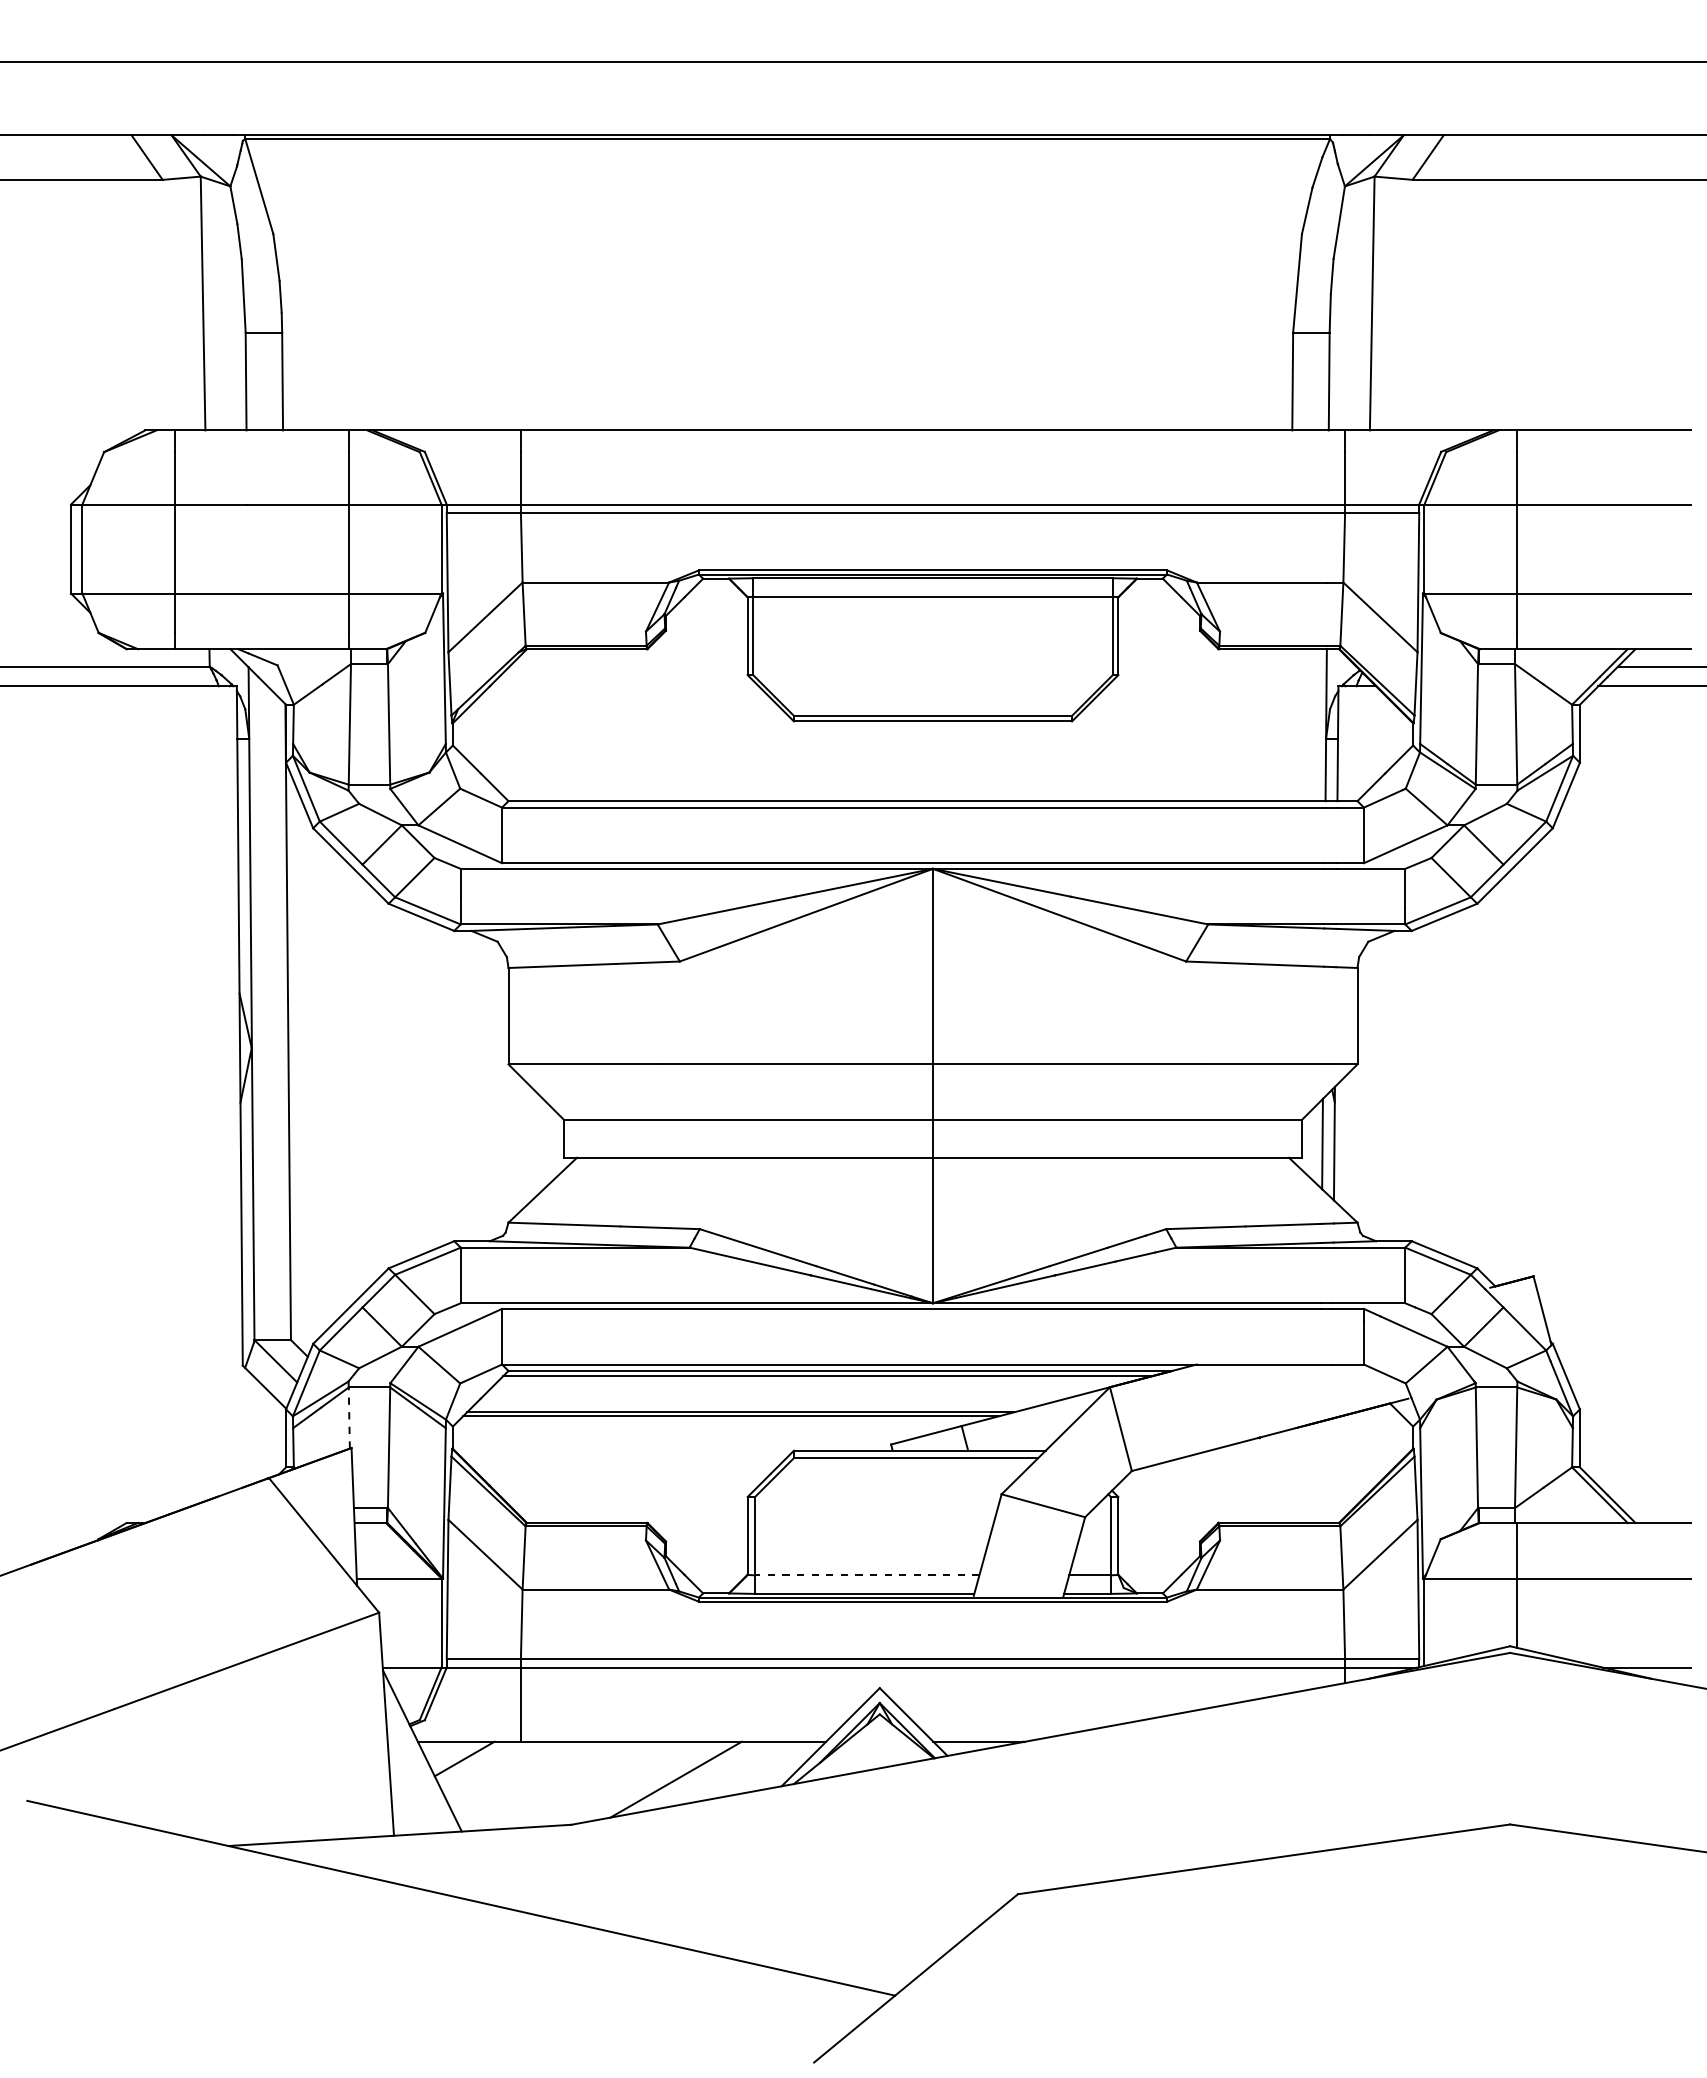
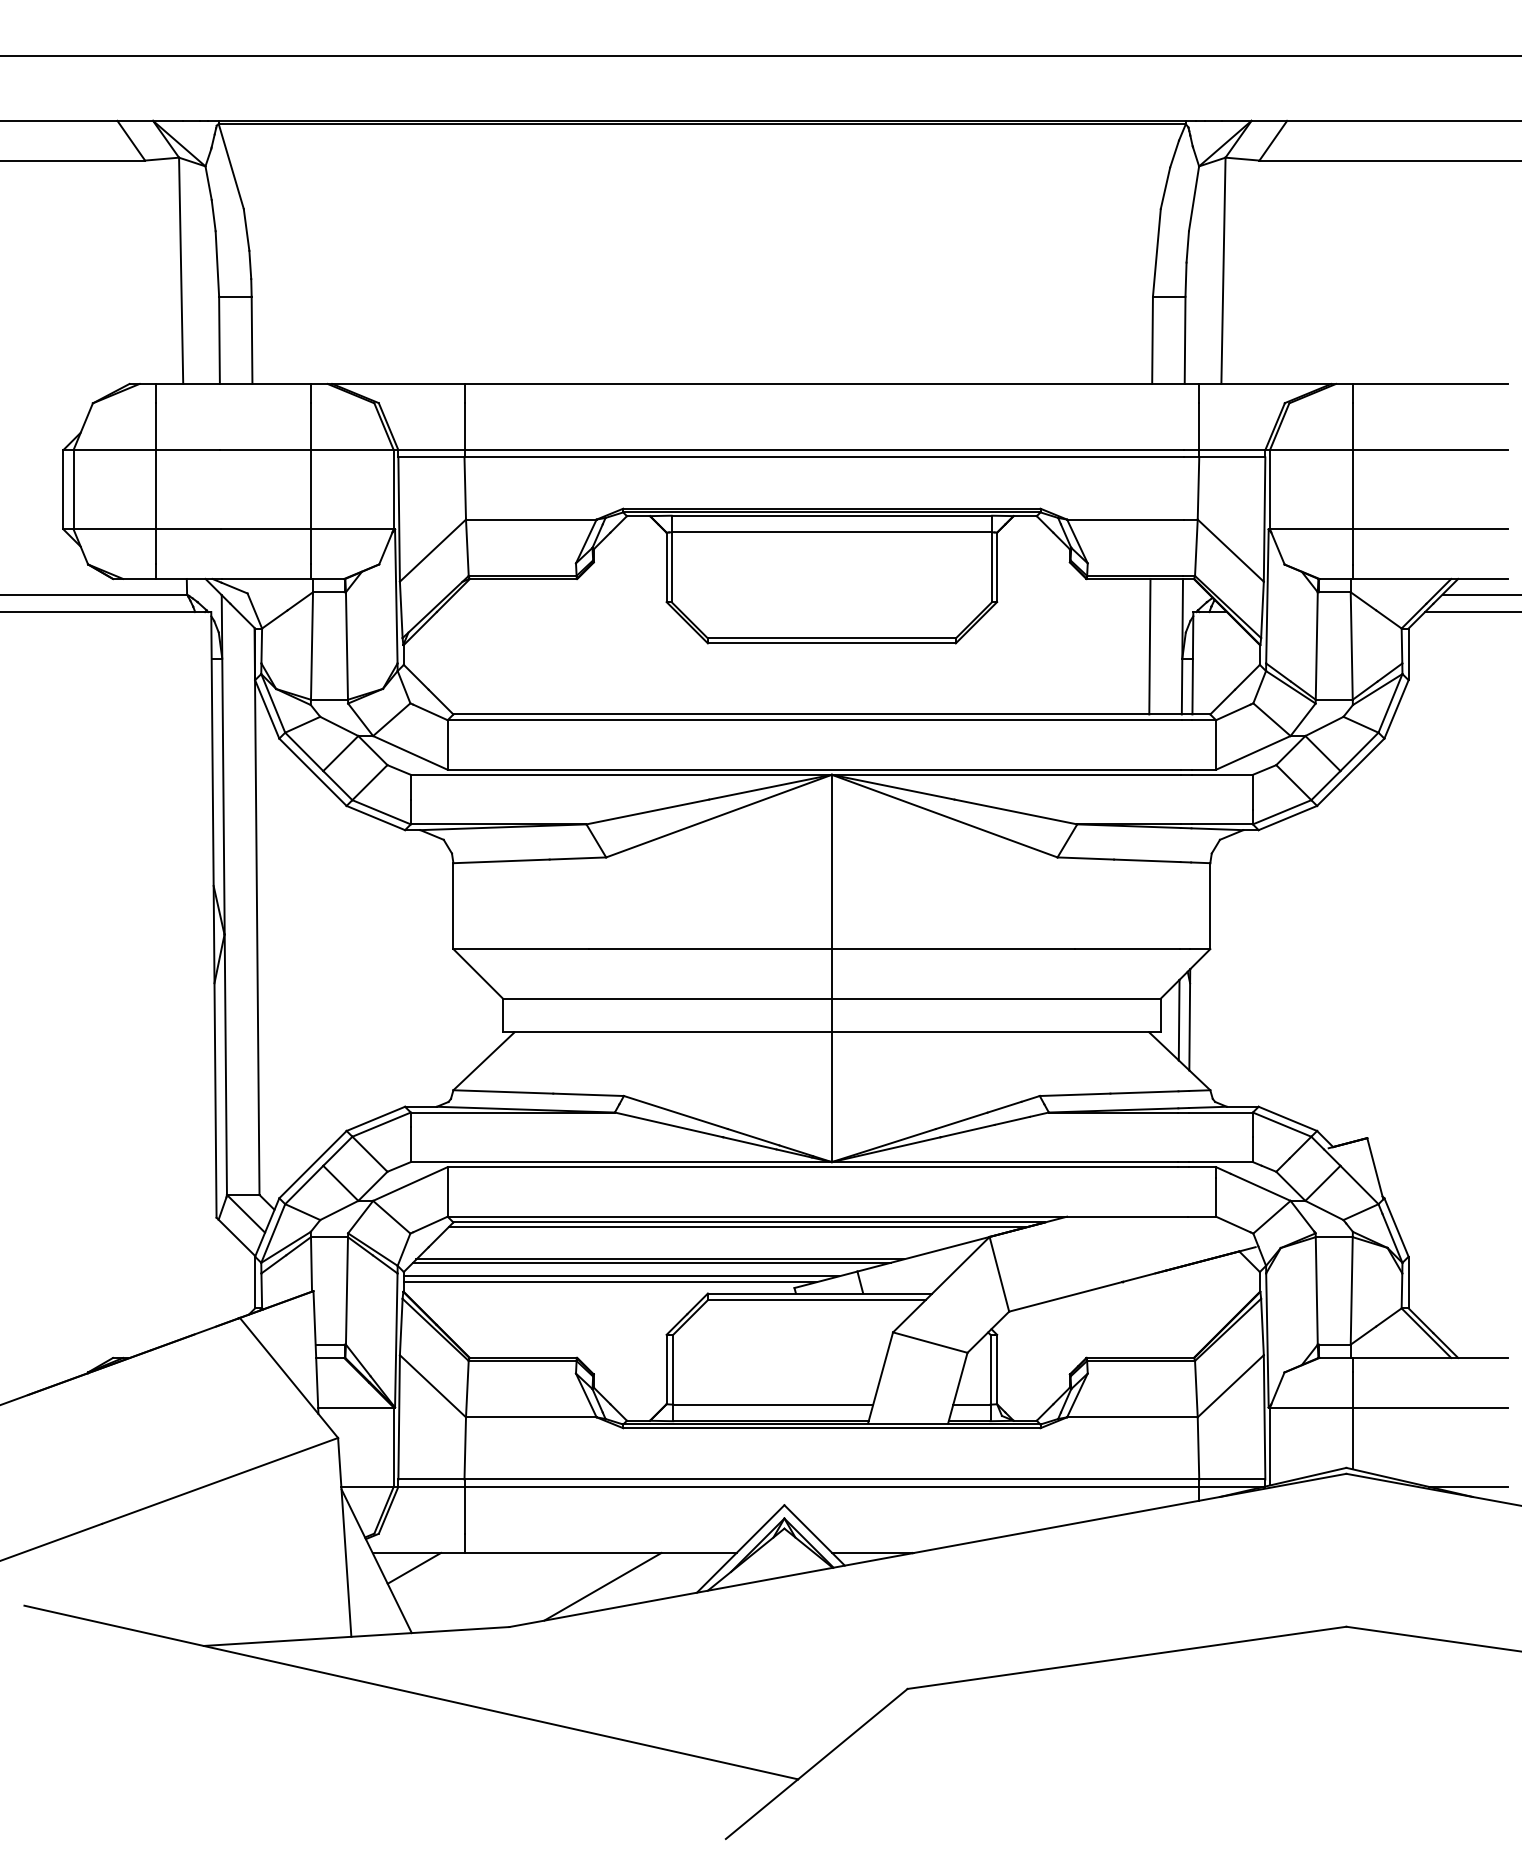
line: (1289, 725) -> (1149, 647), added
line: (349, 1418) -> (311, 1264), dashed -> solid
line: (696, 1431) -> (621, 1276), added
line: (684, 1437) -> (610, 1281), added
line: (866, 1575) -> (772, 1404), dashed -> solid

